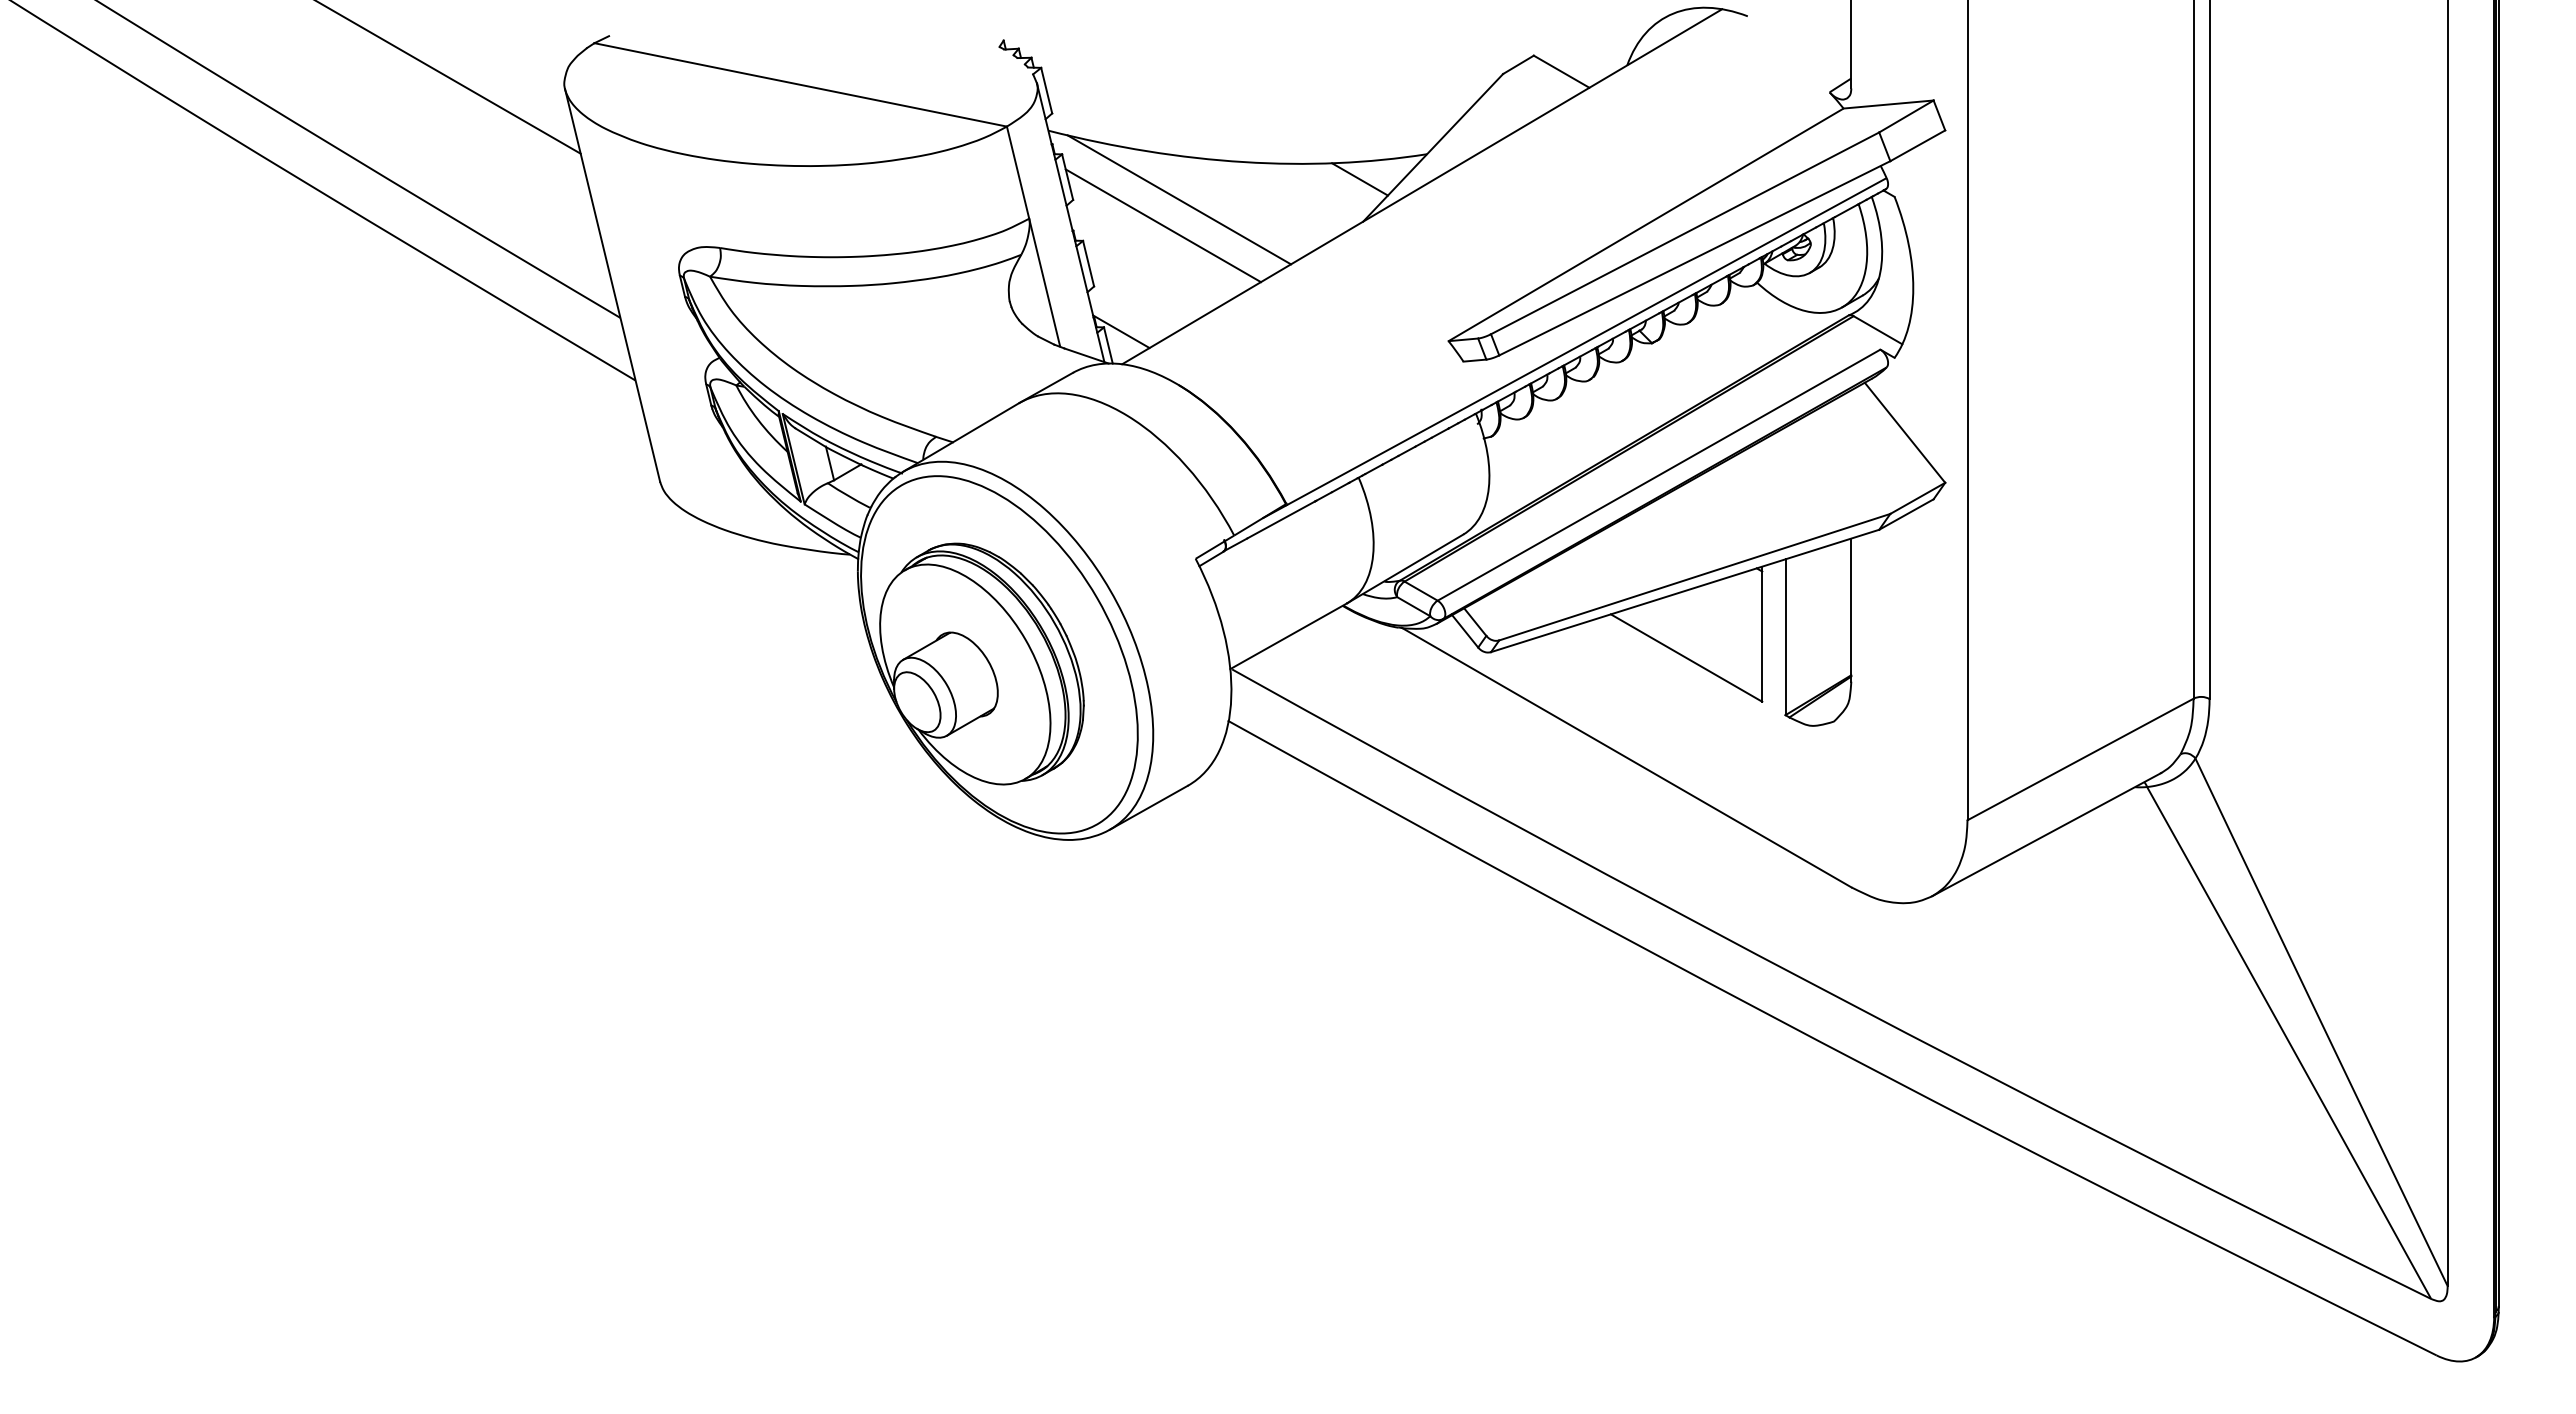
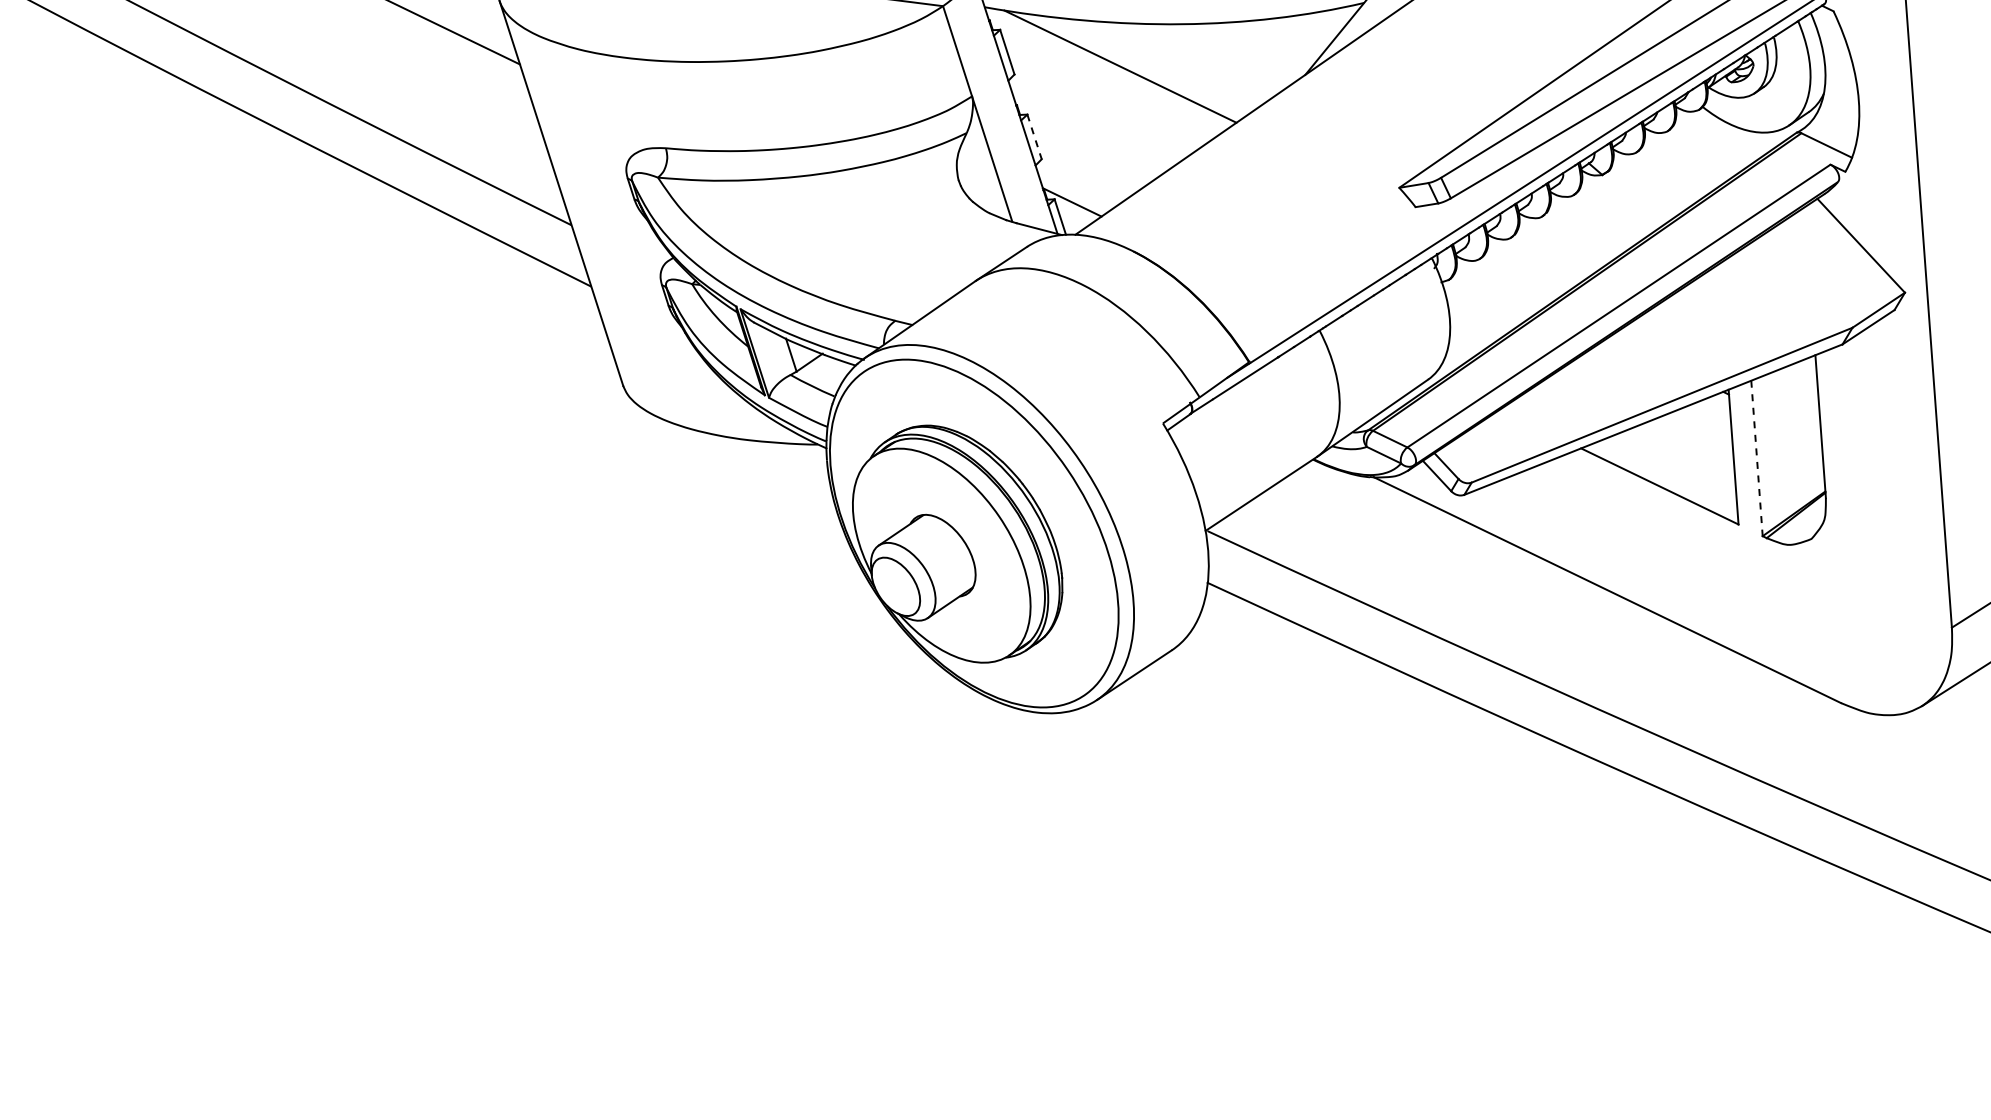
line: (1359, 179) -> (1298, 33), removed
line: (1162, 225) -> (1105, 93), removed
line: (1088, 264) -> (1034, 137), solid -> dashed
line: (1785, 637) -> (1756, 458), solid -> dashed

